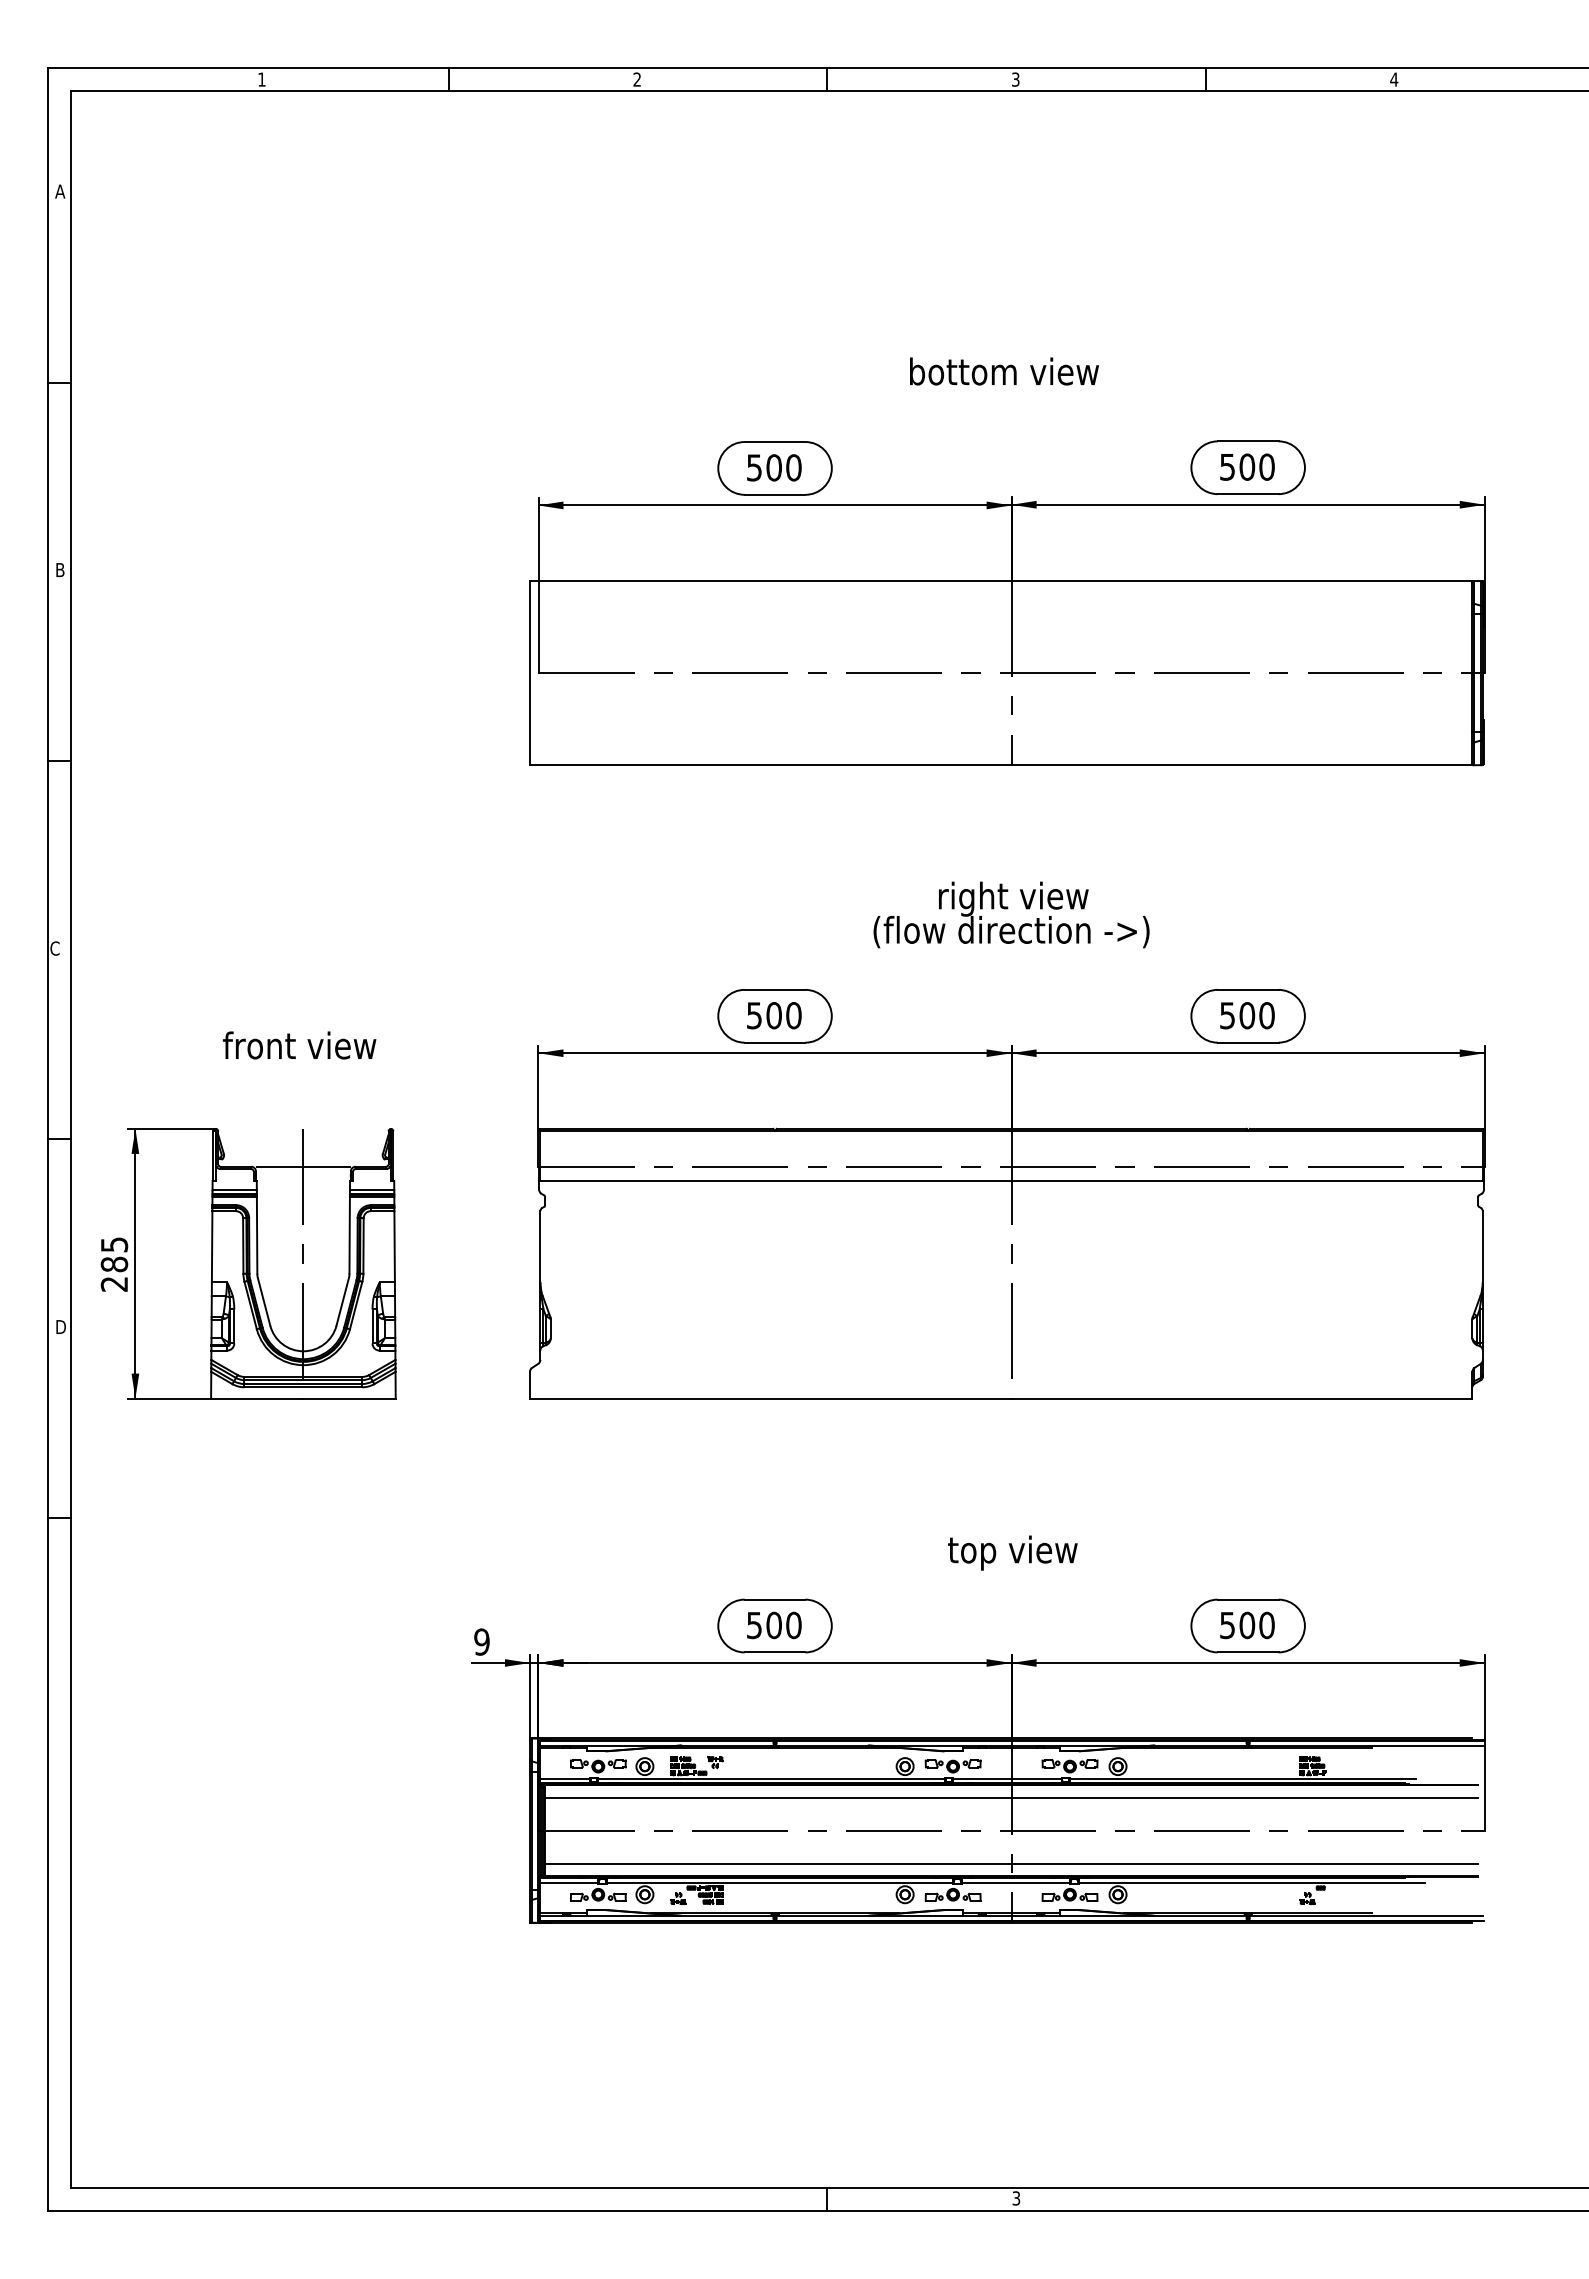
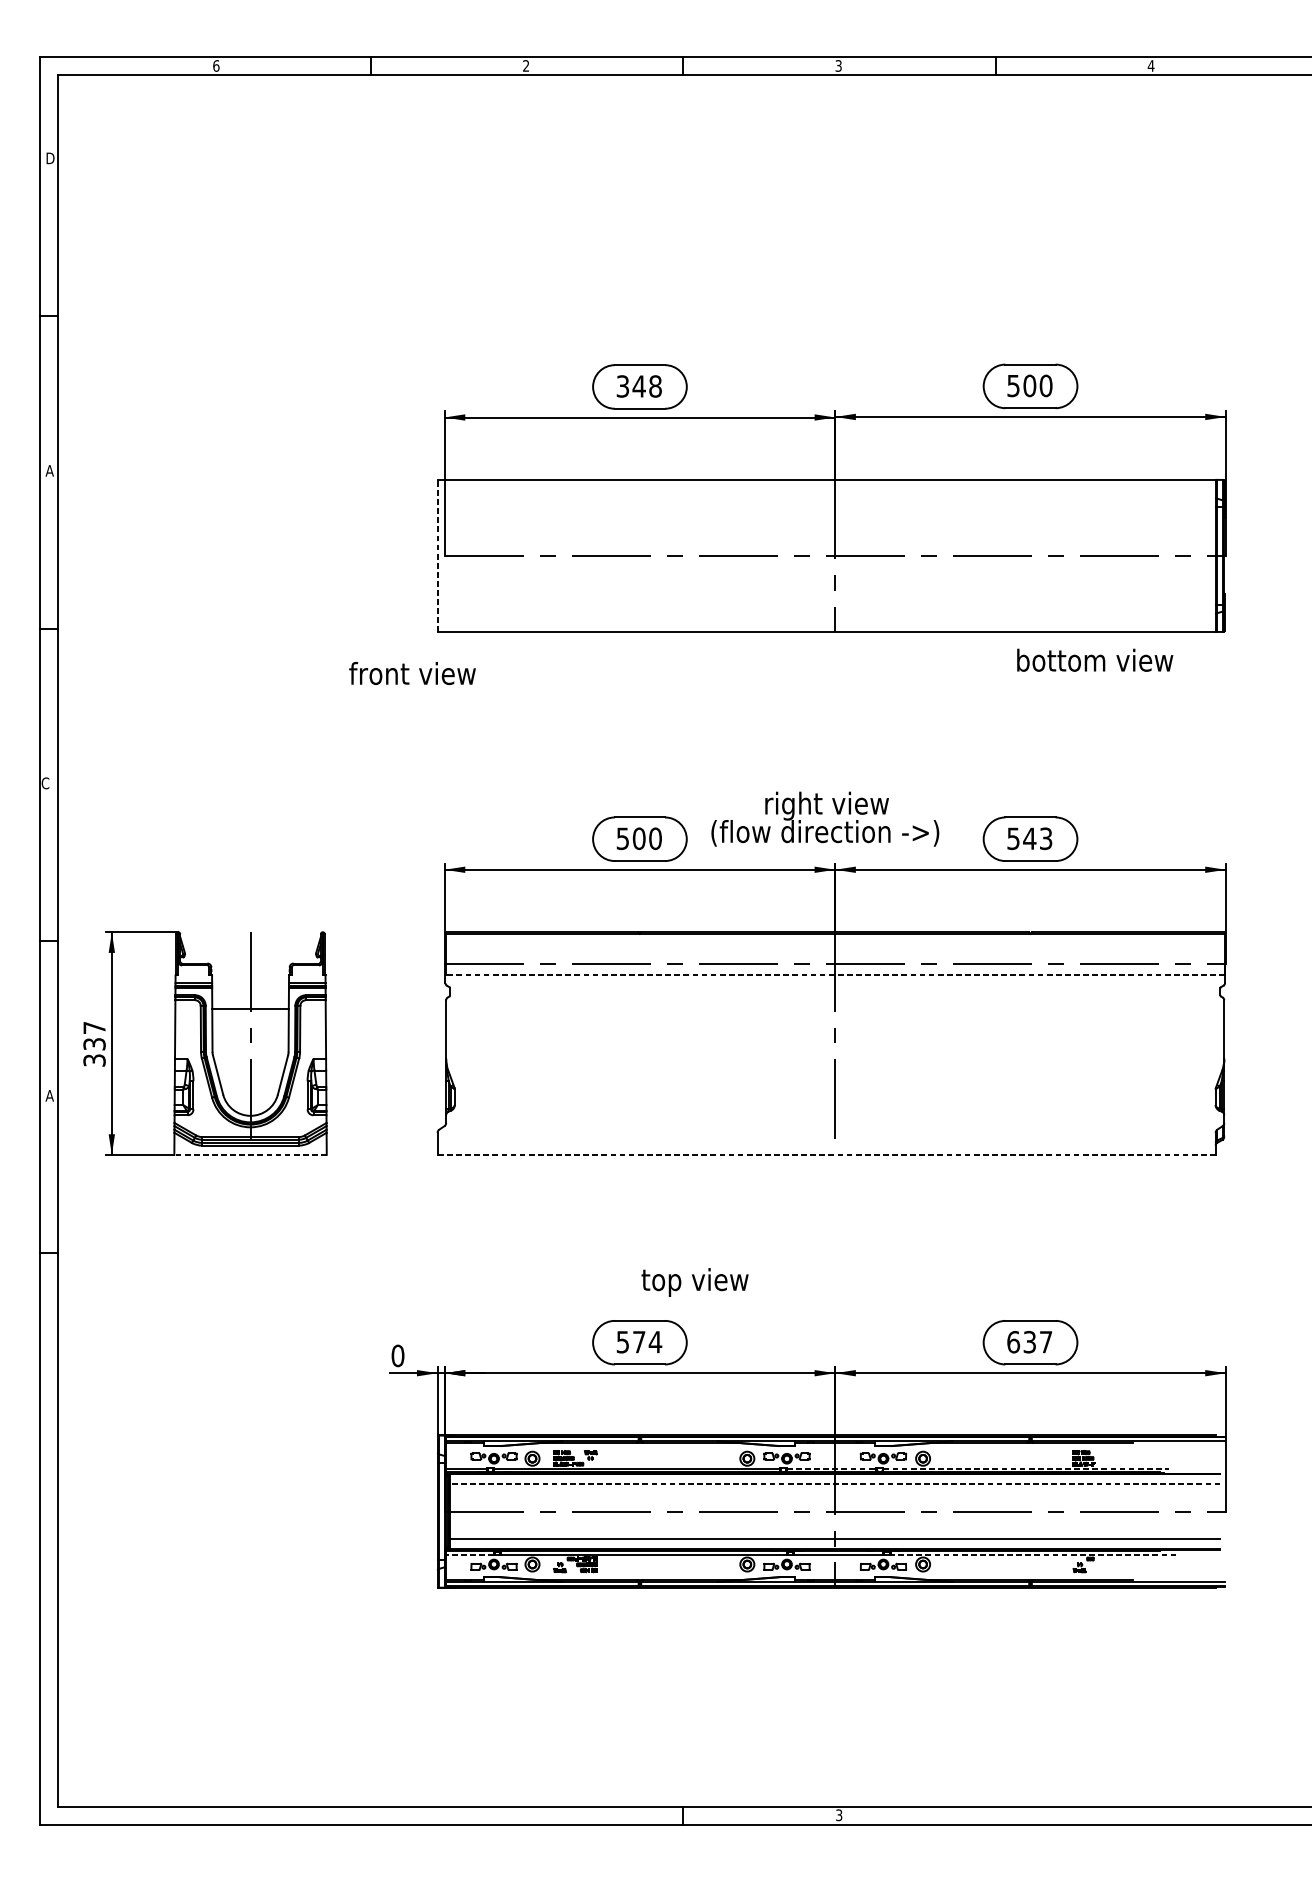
text: (261, 79) -> (215, 65), 1 -> 6
text: (60, 191) -> (50, 158), A -> D
text: (1004, 371) -> (1095, 660), moved
text: (774, 467) -> (639, 386), 500 -> 348
text: (60, 570) -> (50, 471), B -> A
line: (529, 672) -> (437, 555), solid -> dashed
text: (1011, 914) -> (825, 818), moved
text: (1256, 1015) -> (1037, 838), 500 -> 543
text: (299, 1045) -> (412, 673), moved
line: (303, 1166) -> (250, 1008), moved
line: (1011, 1180) -> (835, 974), solid -> dashed
text: (114, 1264) -> (94, 1044), 285 -> 337
text: (60, 1326) -> (50, 1095), D -> A
line: (302, 1398) -> (249, 1154), solid -> dashed
line: (1000, 1398) -> (826, 1154), solid -> dashed
text: (1012, 1552) -> (694, 1281), moved
text: (784, 1625) -> (647, 1342), 500 -> 574
text: (1247, 1625) -> (1029, 1342), 500 -> 637
text: (481, 1641) -> (397, 1355), 9 -> 0
line: (1007, 1778) -> (831, 1468), solid -> dashed
line: (1243, 1778) -> (1026, 1468), solid -> dashed
line: (1011, 1797) -> (835, 1484), solid -> dashed
line: (568, 1882) -> (469, 1554), solid -> dashed
line: (1251, 1882) -> (1033, 1554), solid -> dashed

